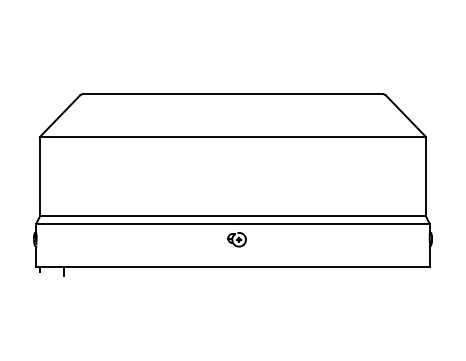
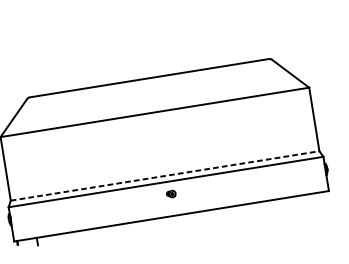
line: (232, 216) -> (164, 176), solid -> dashed
part: (236, 239) -> (170, 193), size x0.6

